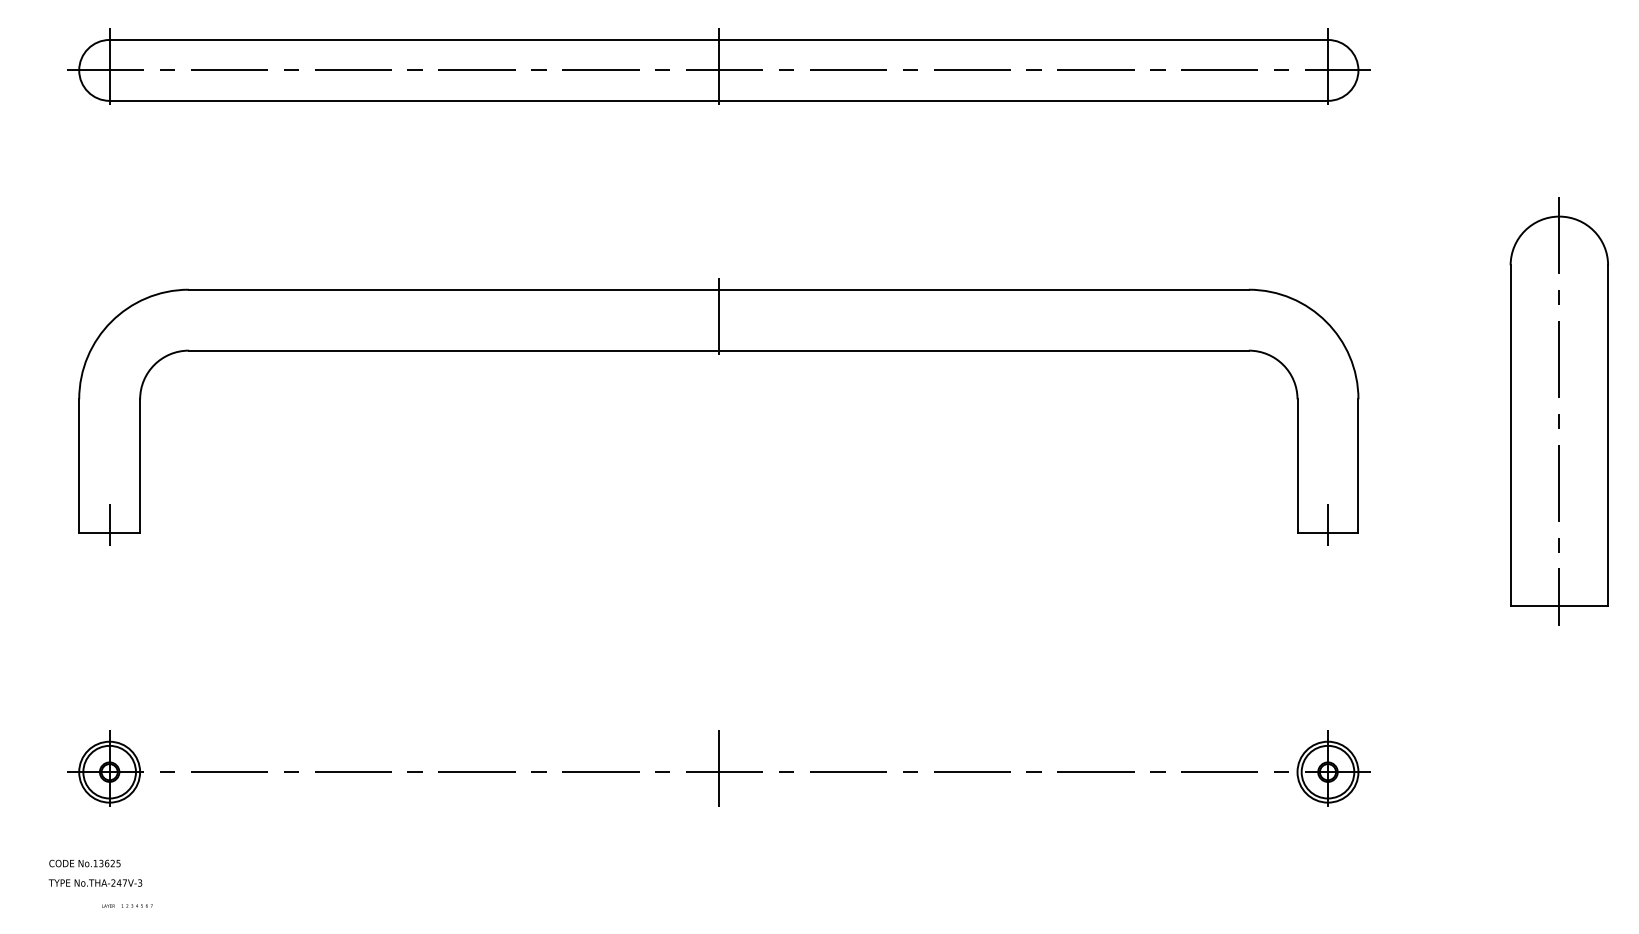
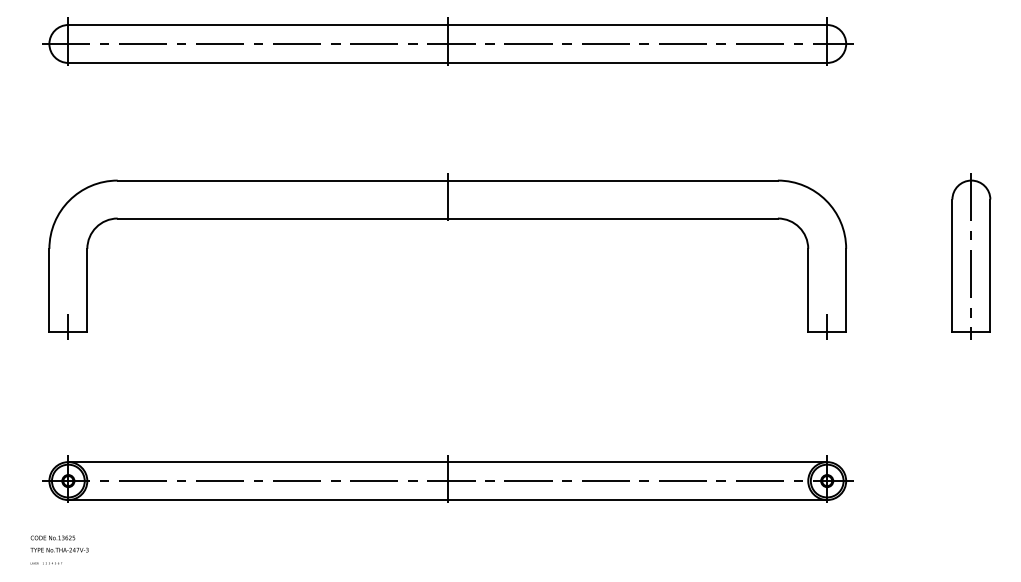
part: (1559, 411) -> (971, 256), size x0.62
line: (718, 742) -> (447, 462), added
line: (718, 803) -> (447, 500), added
text: (125, 906) -> (45, 563), moved

